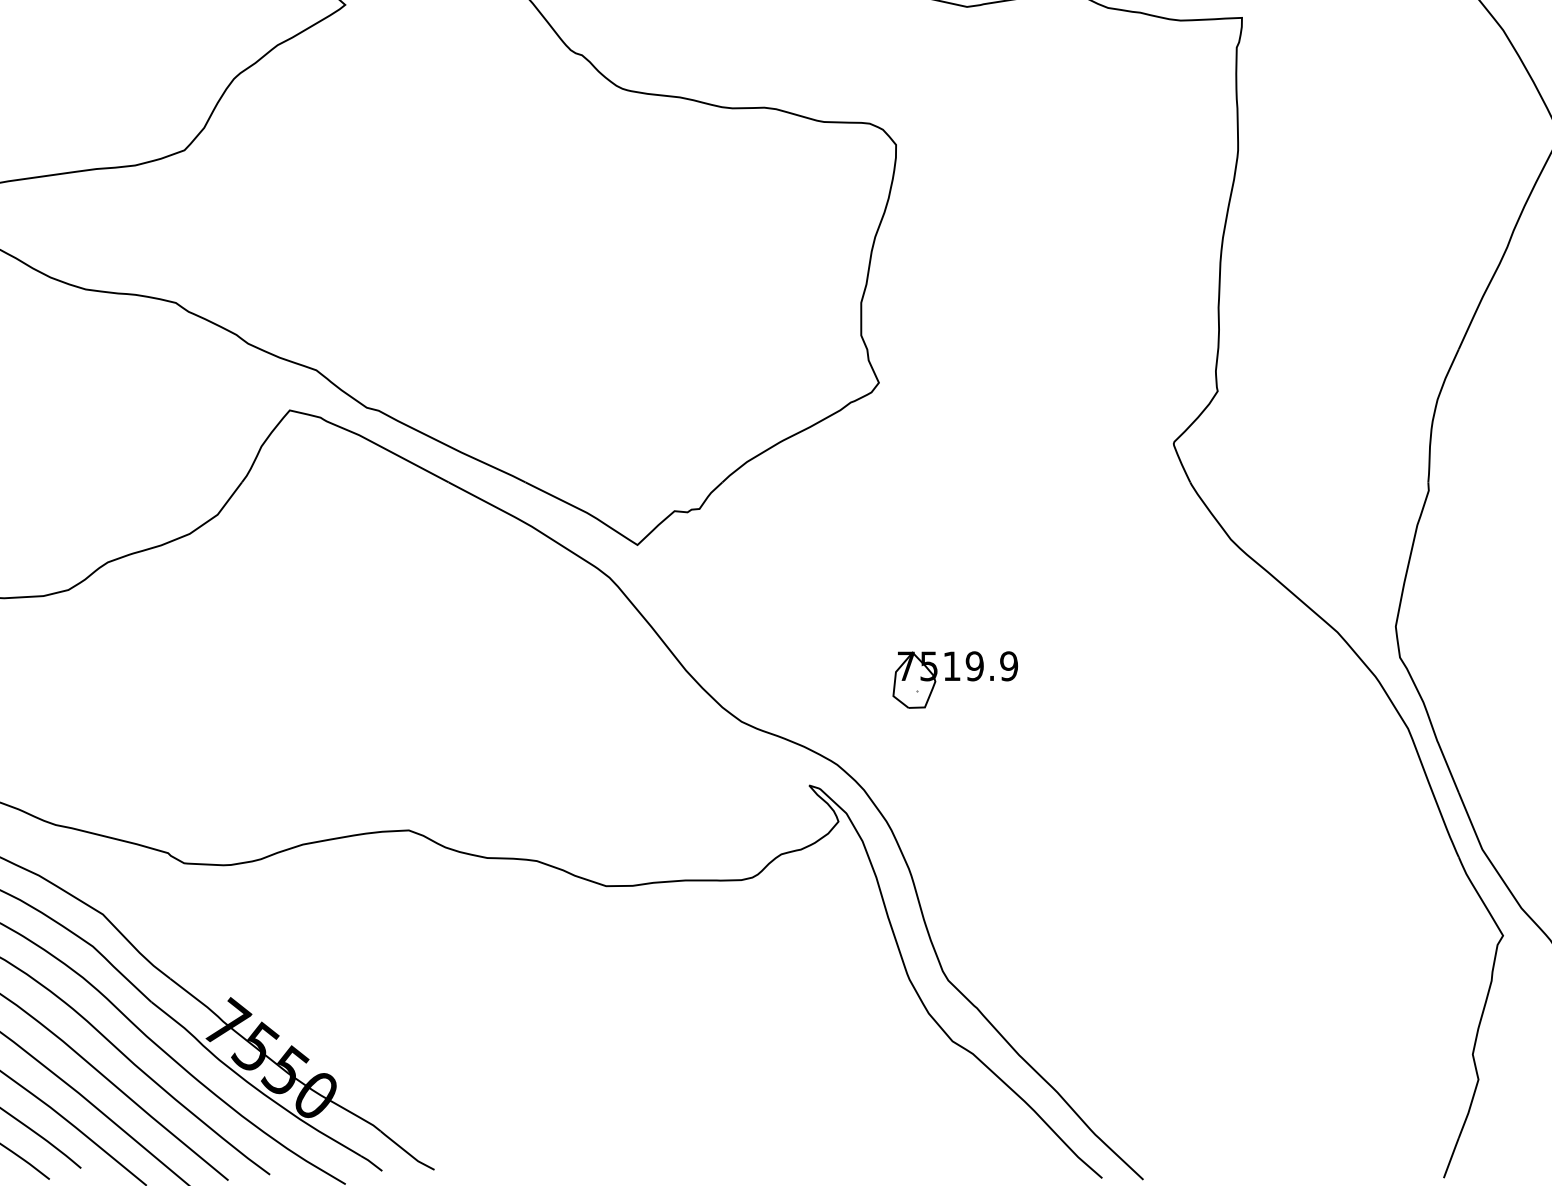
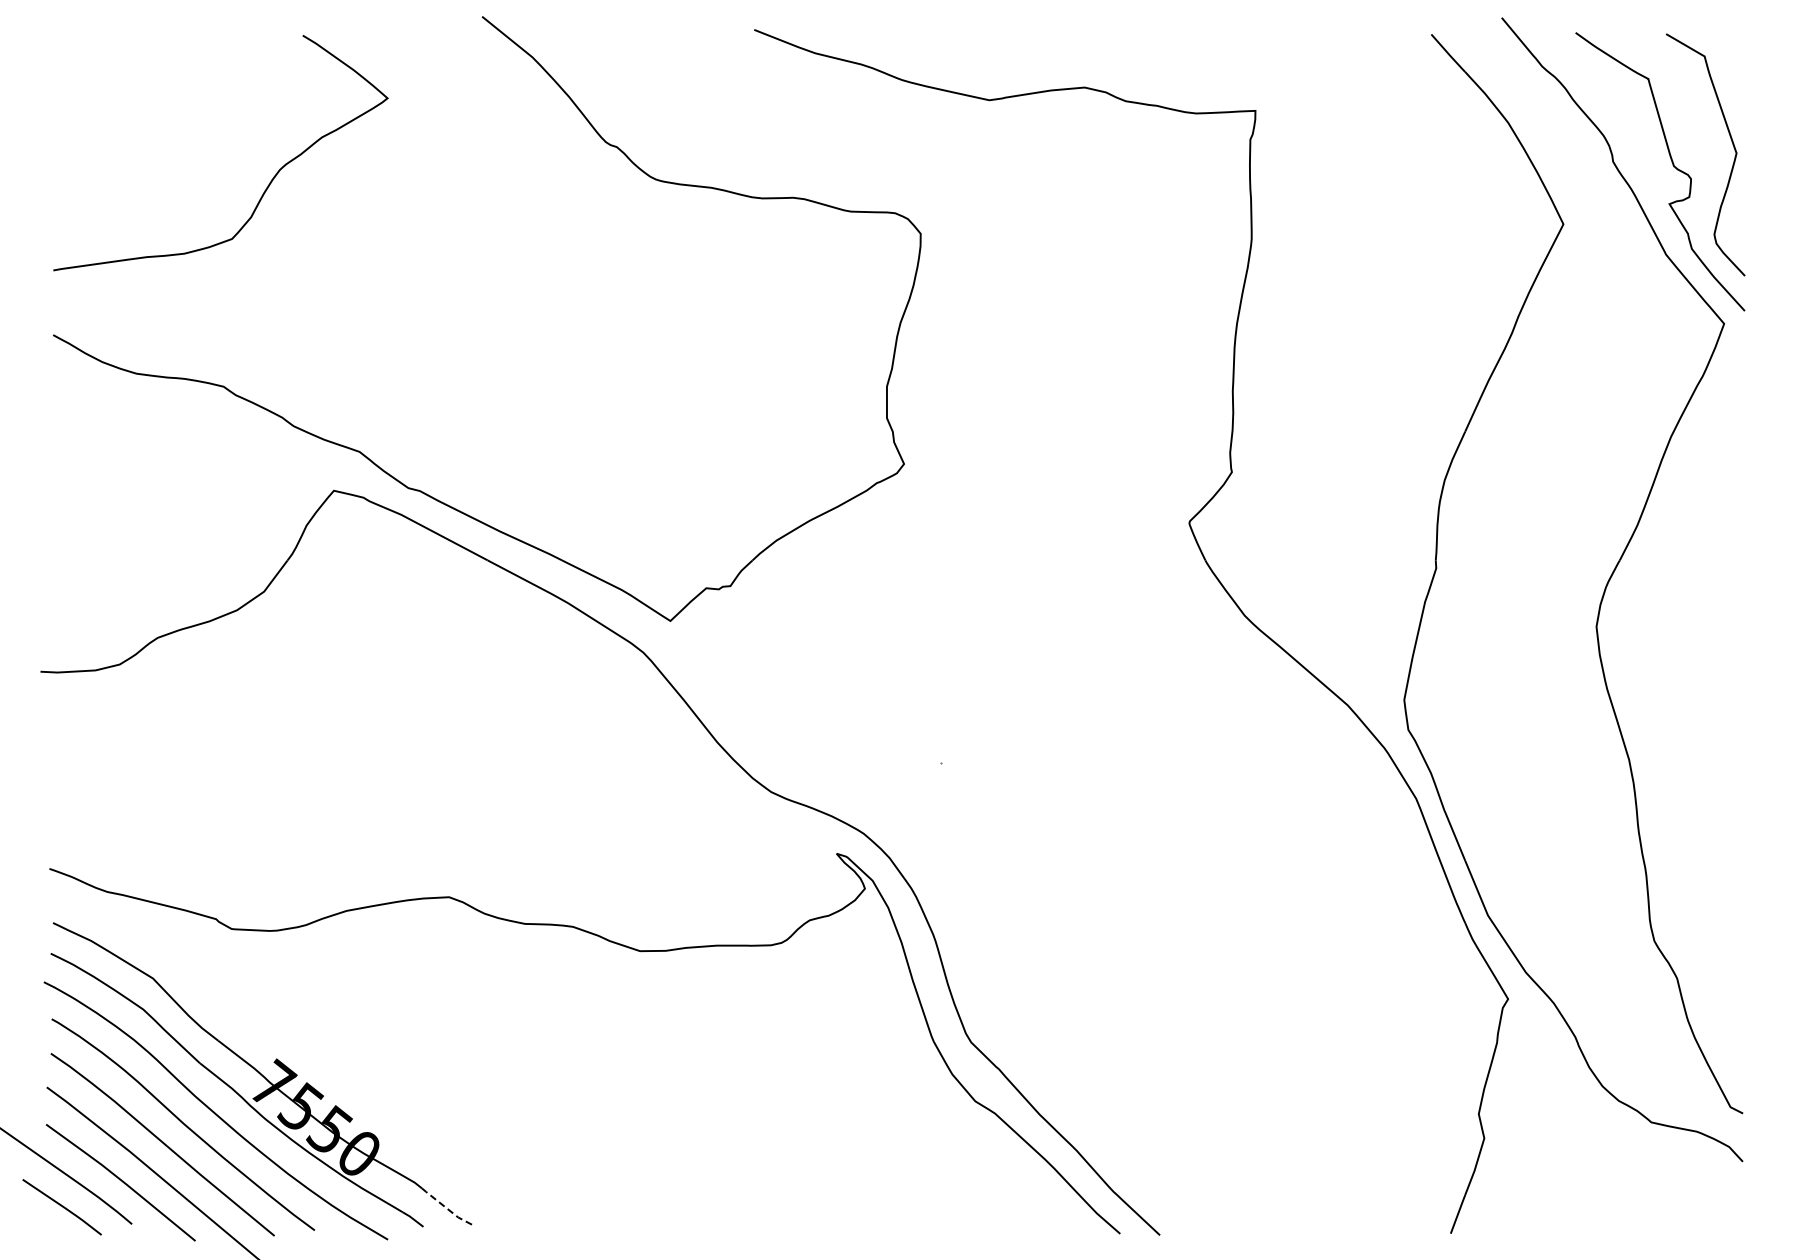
part: (954, 679) -> (977, 751), removed
line: (406, 1152) -> (446, 1208), solid -> dashed

